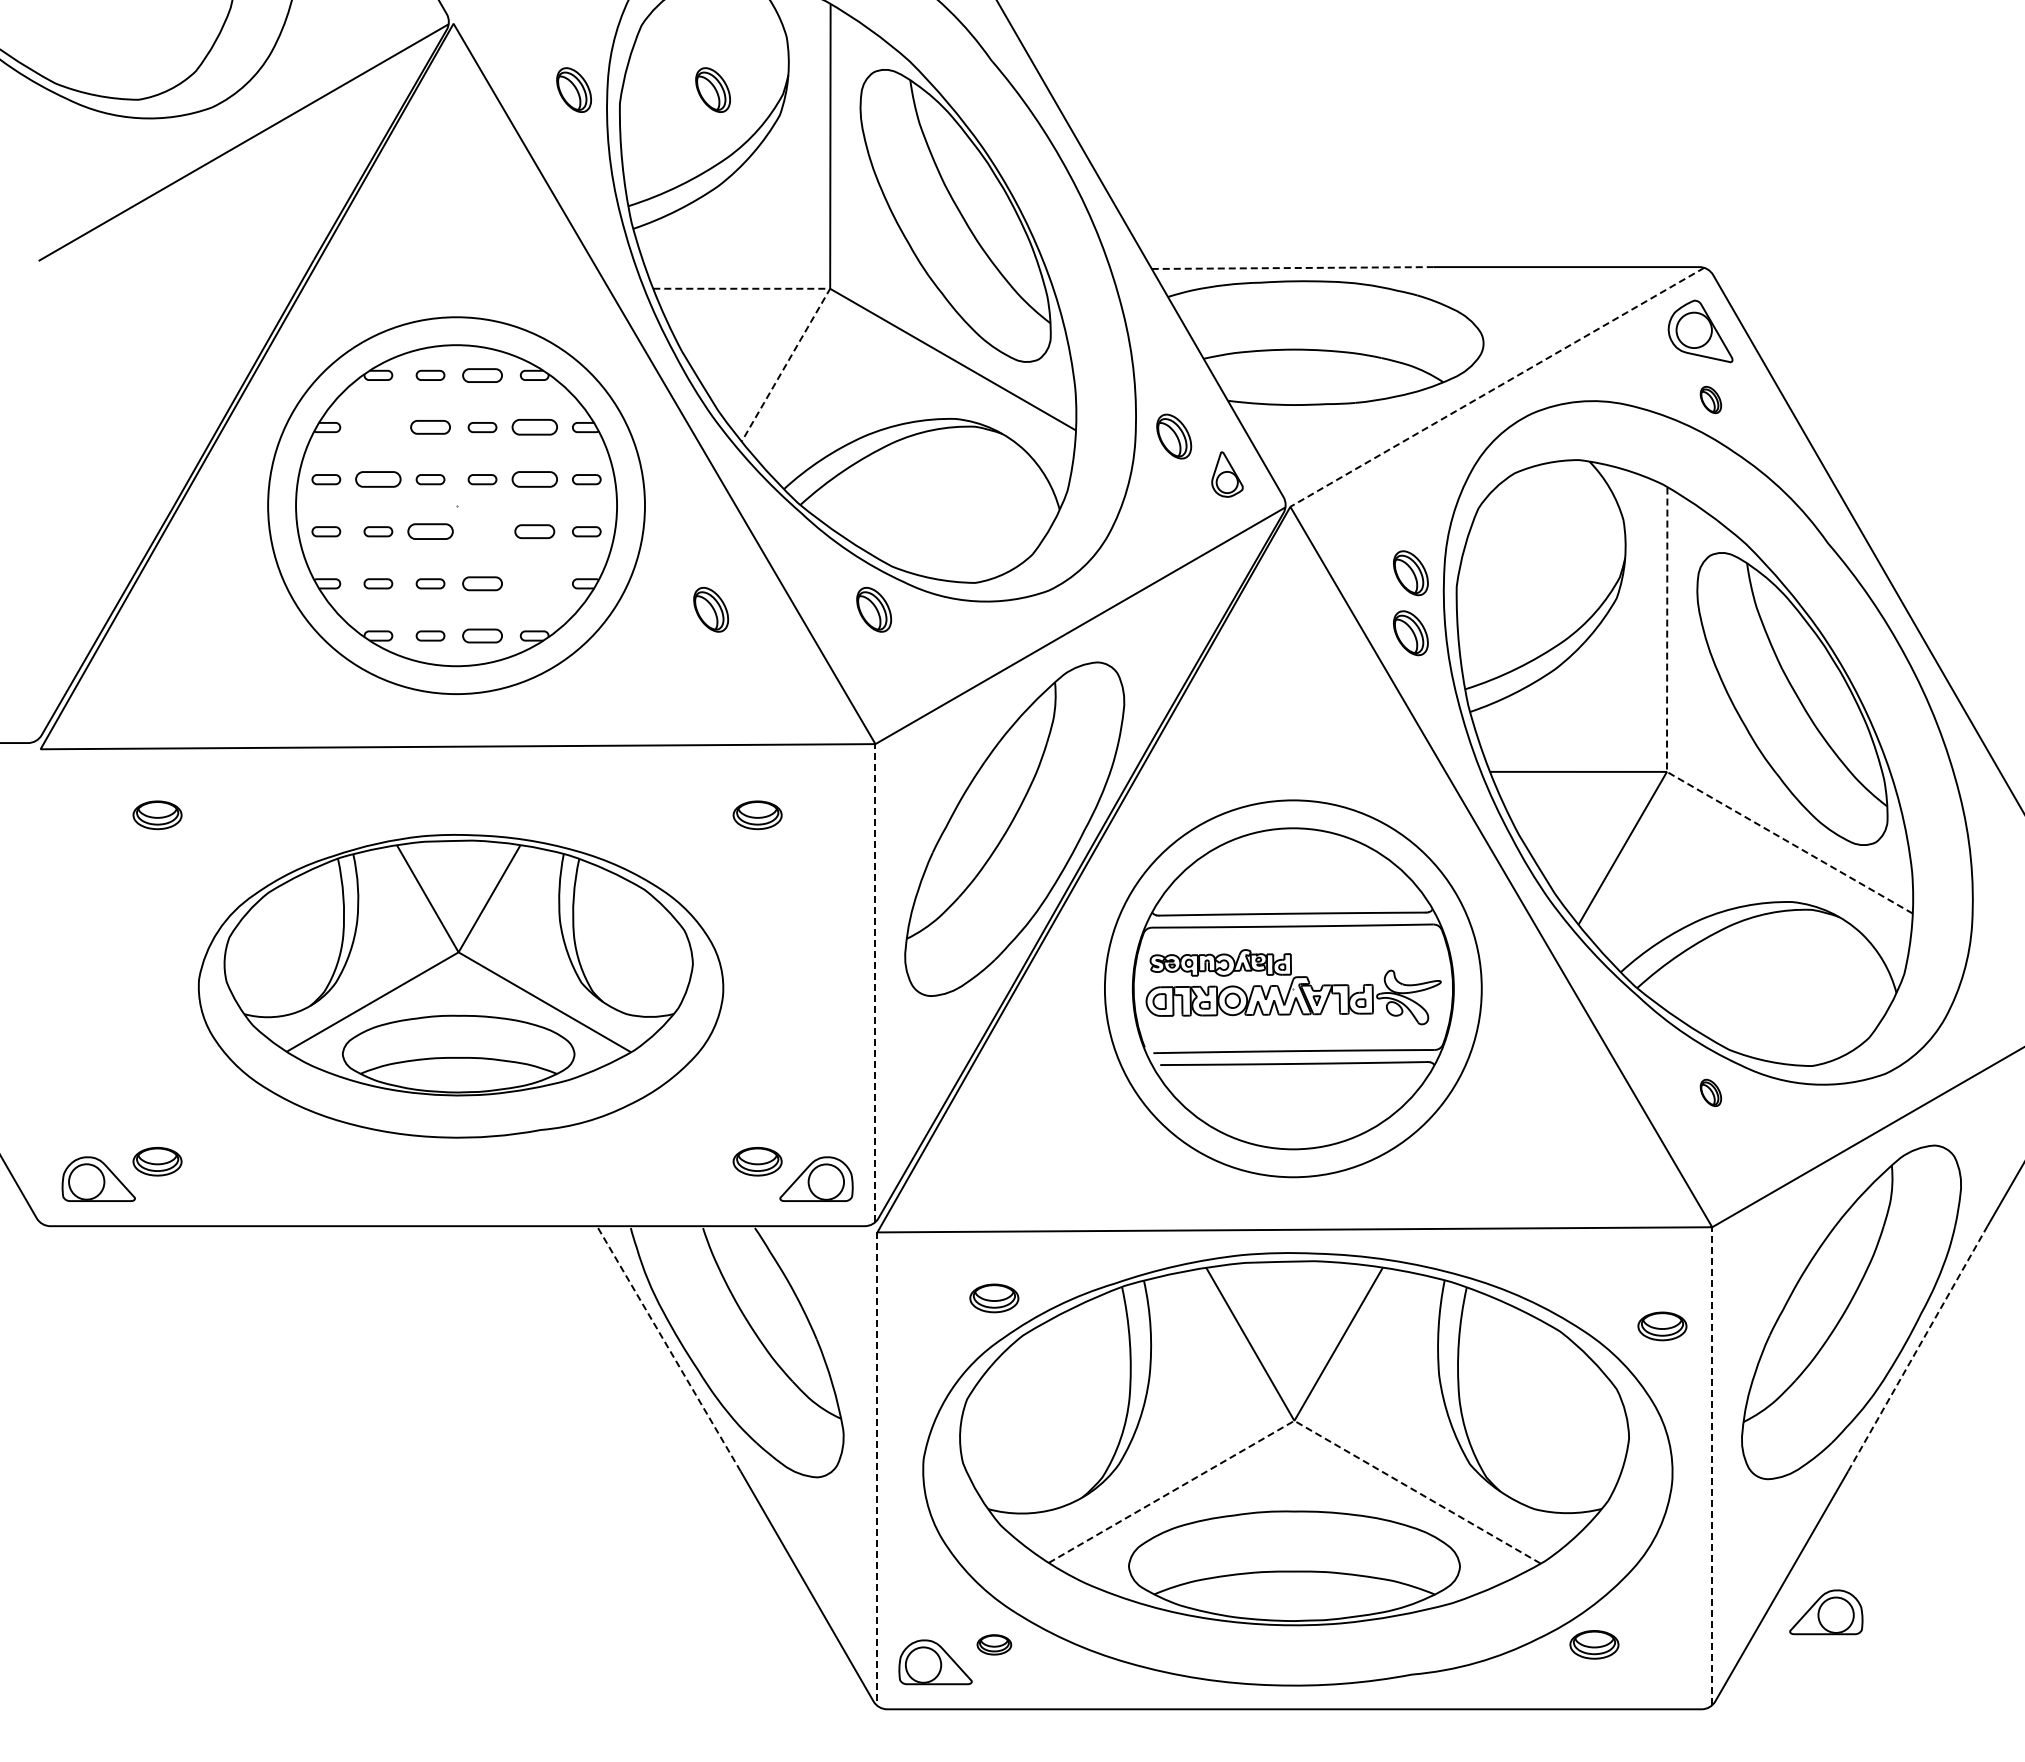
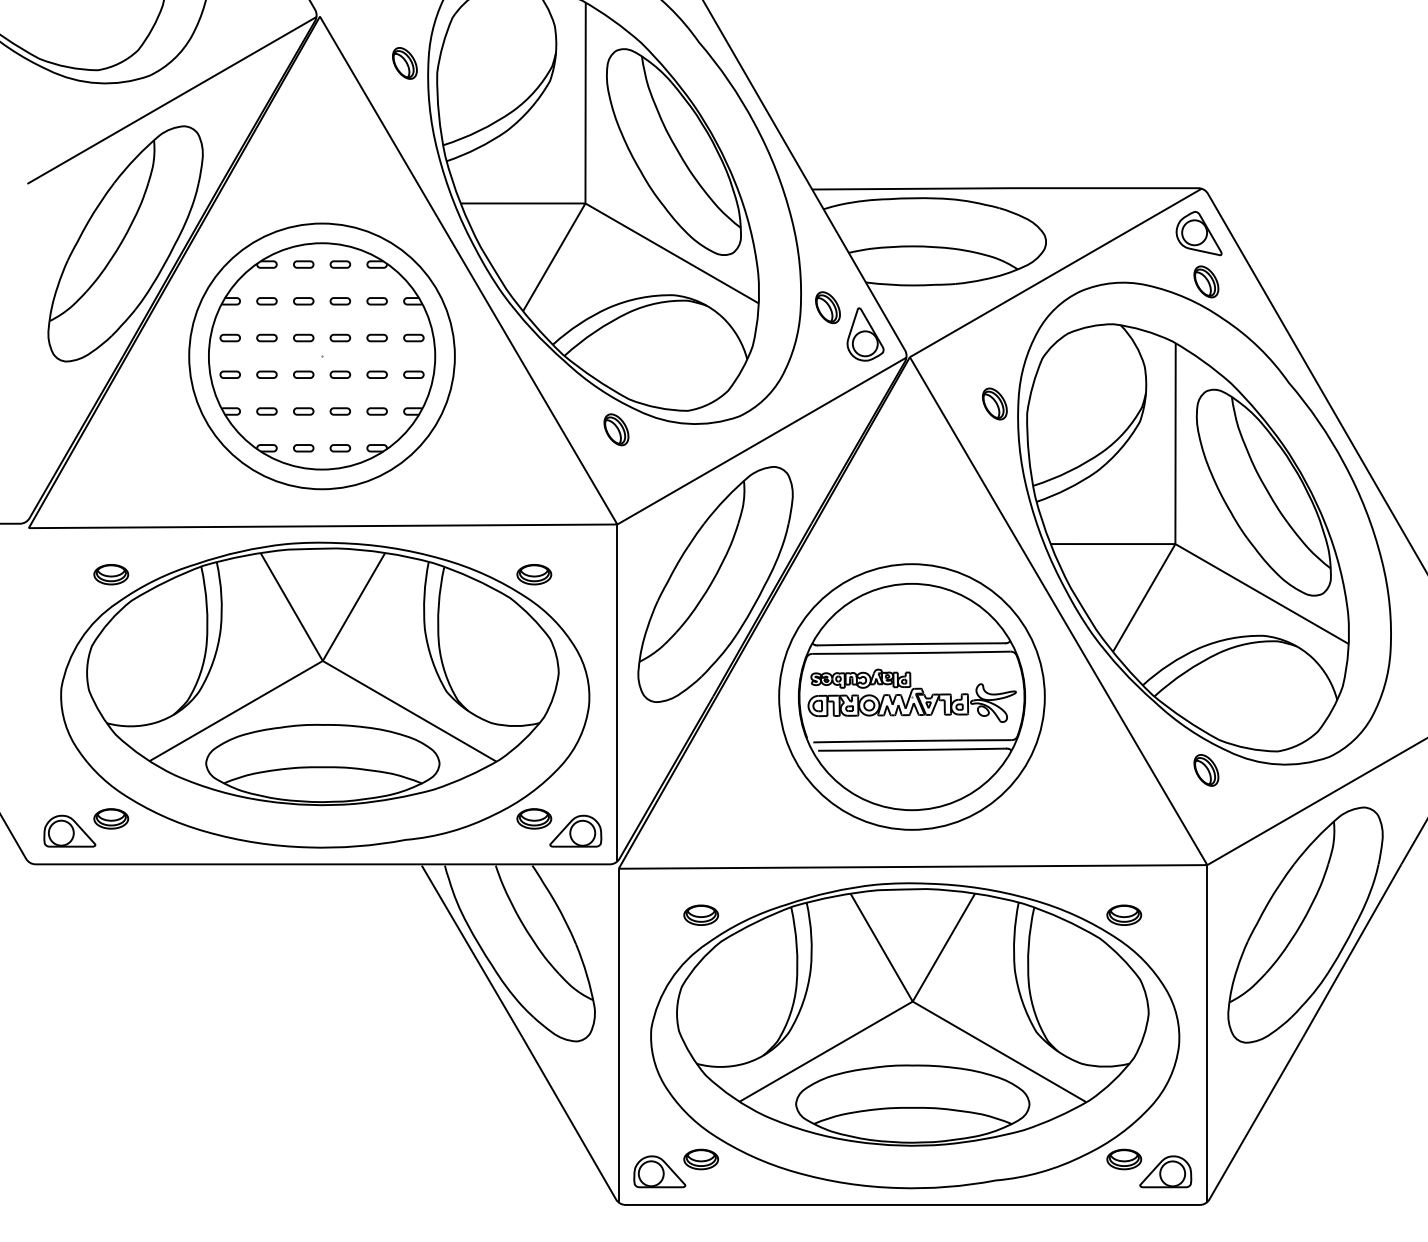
part: (712, 89) -> (502, 62), removed
line: (1292, 268) -> (911, 189), dashed -> solid
line: (830, 288) -> (585, 203), dashed -> solid
part: (177, 345) -> (125, 243), added
part: (482, 374) -> (340, 263), size x0.71
line: (1497, 387) -> (1055, 273), dashed -> solid
part: (1710, 399) -> (1206, 281), size x1.67
part: (378, 427) -> (267, 301), added
part: (430, 427) -> (303, 301), size x0.71
part: (534, 427) -> (377, 301), size x0.62
part: (1227, 474) -> (865, 334), size x1.67
part: (378, 479) -> (267, 337), size x0.62
part: (534, 479) -> (377, 337), size x0.62
part: (430, 531) -> (303, 374), size x0.62
part: (482, 531) -> (340, 374), added
part: (534, 531) -> (377, 374), size x0.71
part: (482, 583) -> (340, 411), size x0.71
part: (534, 583) -> (377, 411), added
part: (711, 609) -> (501, 429), removed
part: (1410, 633) -> (994, 446), removed
part: (482, 635) -> (340, 447), size x0.71
line: (1666, 771) -> (1175, 543), dashed -> solid
line: (875, 983) -> (617, 693), dashed -> solid
part: (460, 986) -> (324, 695), size x1.43
part: (1710, 1092) -> (1206, 770), size x1.67
part: (1662, 1326) -> (1124, 915), moved
line: (1917, 1348) -> (1352, 950), dashed -> solid
line: (669, 1349) -> (472, 951), dashed -> solid
line: (1294, 1420) -> (912, 1001), dashed -> solid
line: (1712, 1466) -> (1207, 1033), dashed -> solid
line: (877, 1469) -> (618, 1035), dashed -> solid
part: (1826, 1612) -> (1165, 1171), moved
part: (994, 1644) -> (701, 1159), size x1.43

